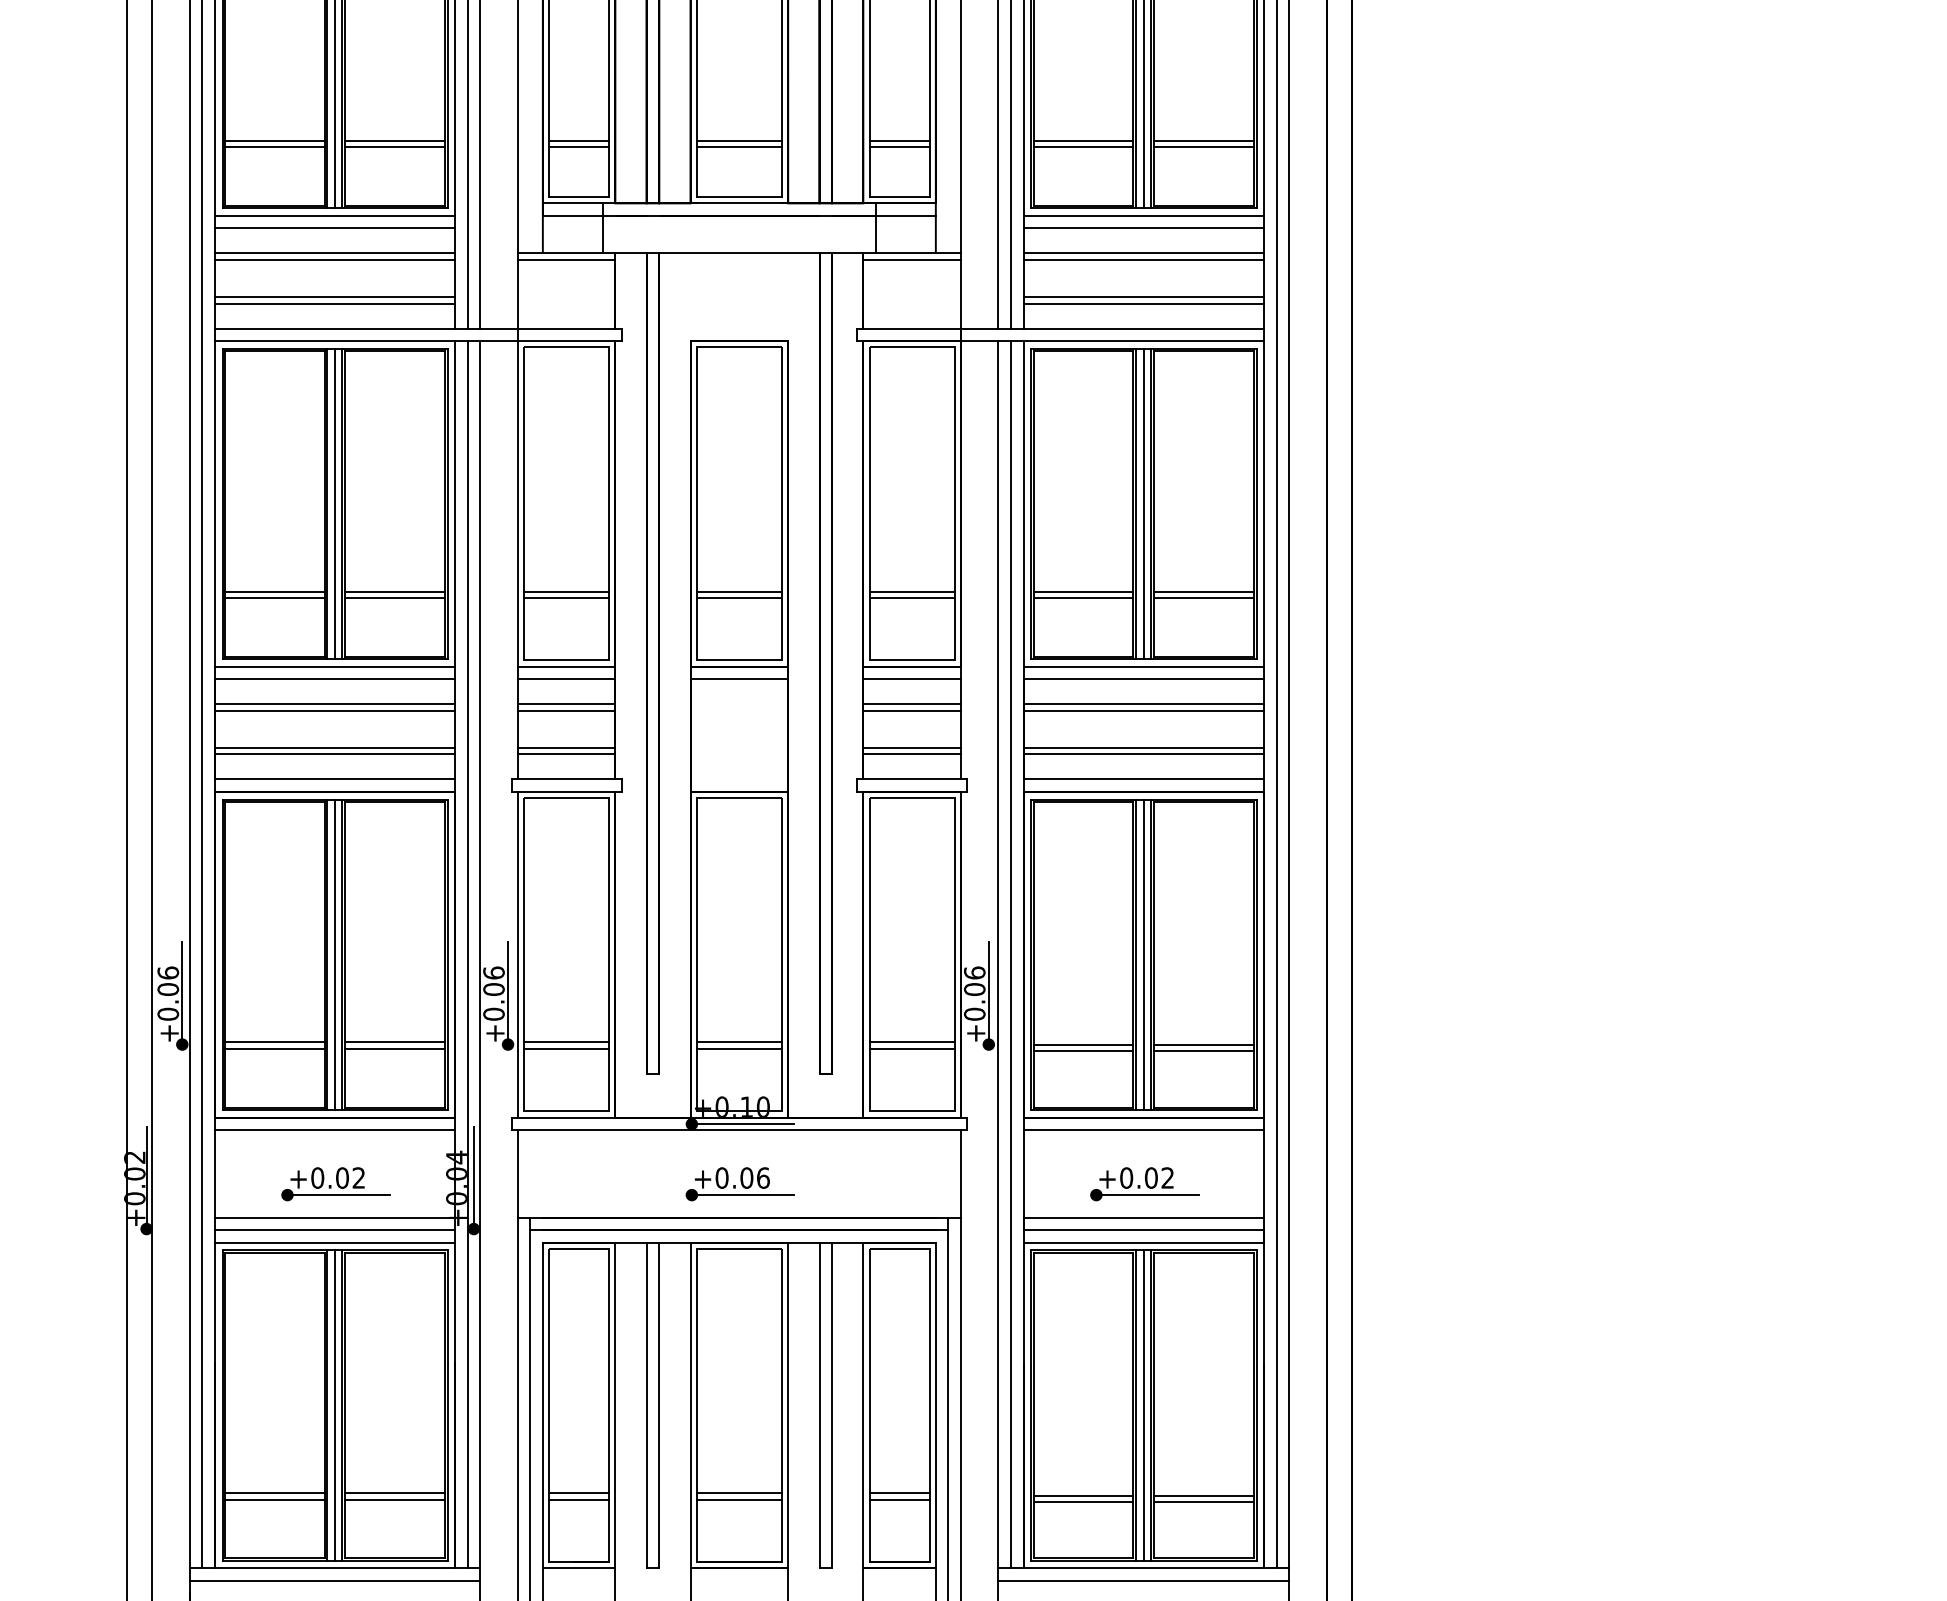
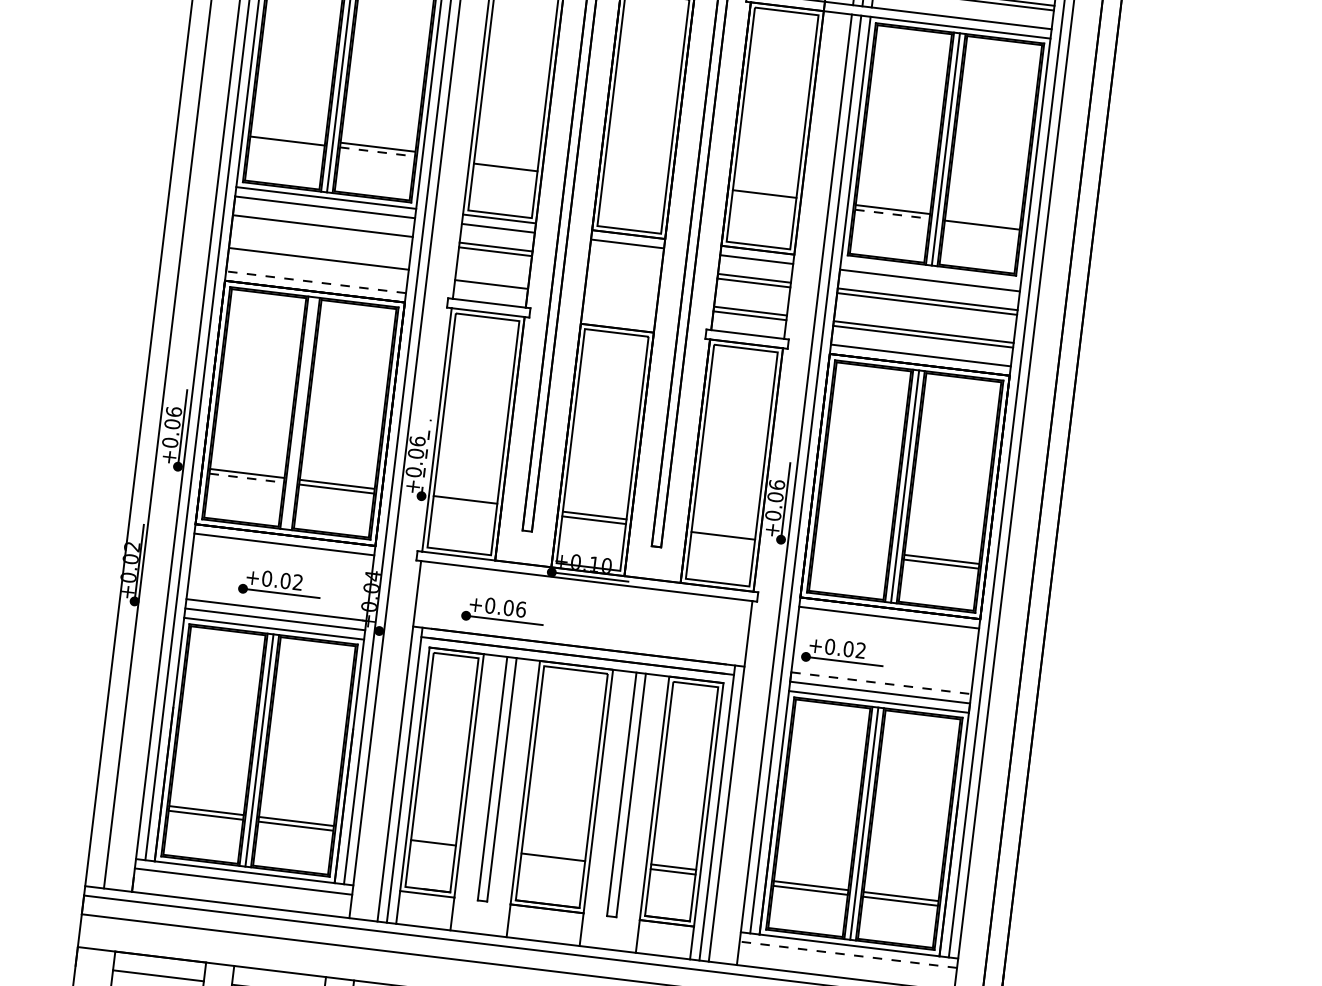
line: (274, 591) -> (287, 136), removed
line: (566, 591) -> (506, 162), removed
line: (738, 591) -> (634, 178), removed
line: (1203, 591) -> (982, 220), removed
line: (394, 597) -> (377, 151), solid -> dashed
line: (738, 597) -> (634, 182), removed
line: (911, 597) -> (763, 198), removed
line: (1083, 597) -> (892, 213), solid -> dashed
line: (1143, 666) -> (930, 270), removed
line: (334, 710) -> (322, 230), removed
line: (566, 748) -> (492, 280), removed
line: (334, 754) -> (318, 263), removed
line: (334, 779) -> (315, 282), solid -> dashed
line: (334, 954) -> (299, 413), removed
line: (508, 992) -> (426, 457), solid -> dashed
line: (911, 1042) -> (723, 531), removed
line: (1083, 1044) -> (851, 548), removed
line: (274, 1048) -> (246, 477), solid -> dashed
line: (566, 1048) -> (464, 504), removed
line: (1083, 1051) -> (851, 553), removed
line: (473, 1177) -> (383, 592), removed
part: (739, 1184) -> (502, 612), moved
part: (1144, 1184) -> (842, 653), moved
line: (1144, 1217) -> (881, 683), solid -> dashed
line: (579, 1493) -> (434, 838), removed
line: (738, 1493) -> (553, 852), removed
line: (1143, 1580) -> (848, 954), solid -> dashed

